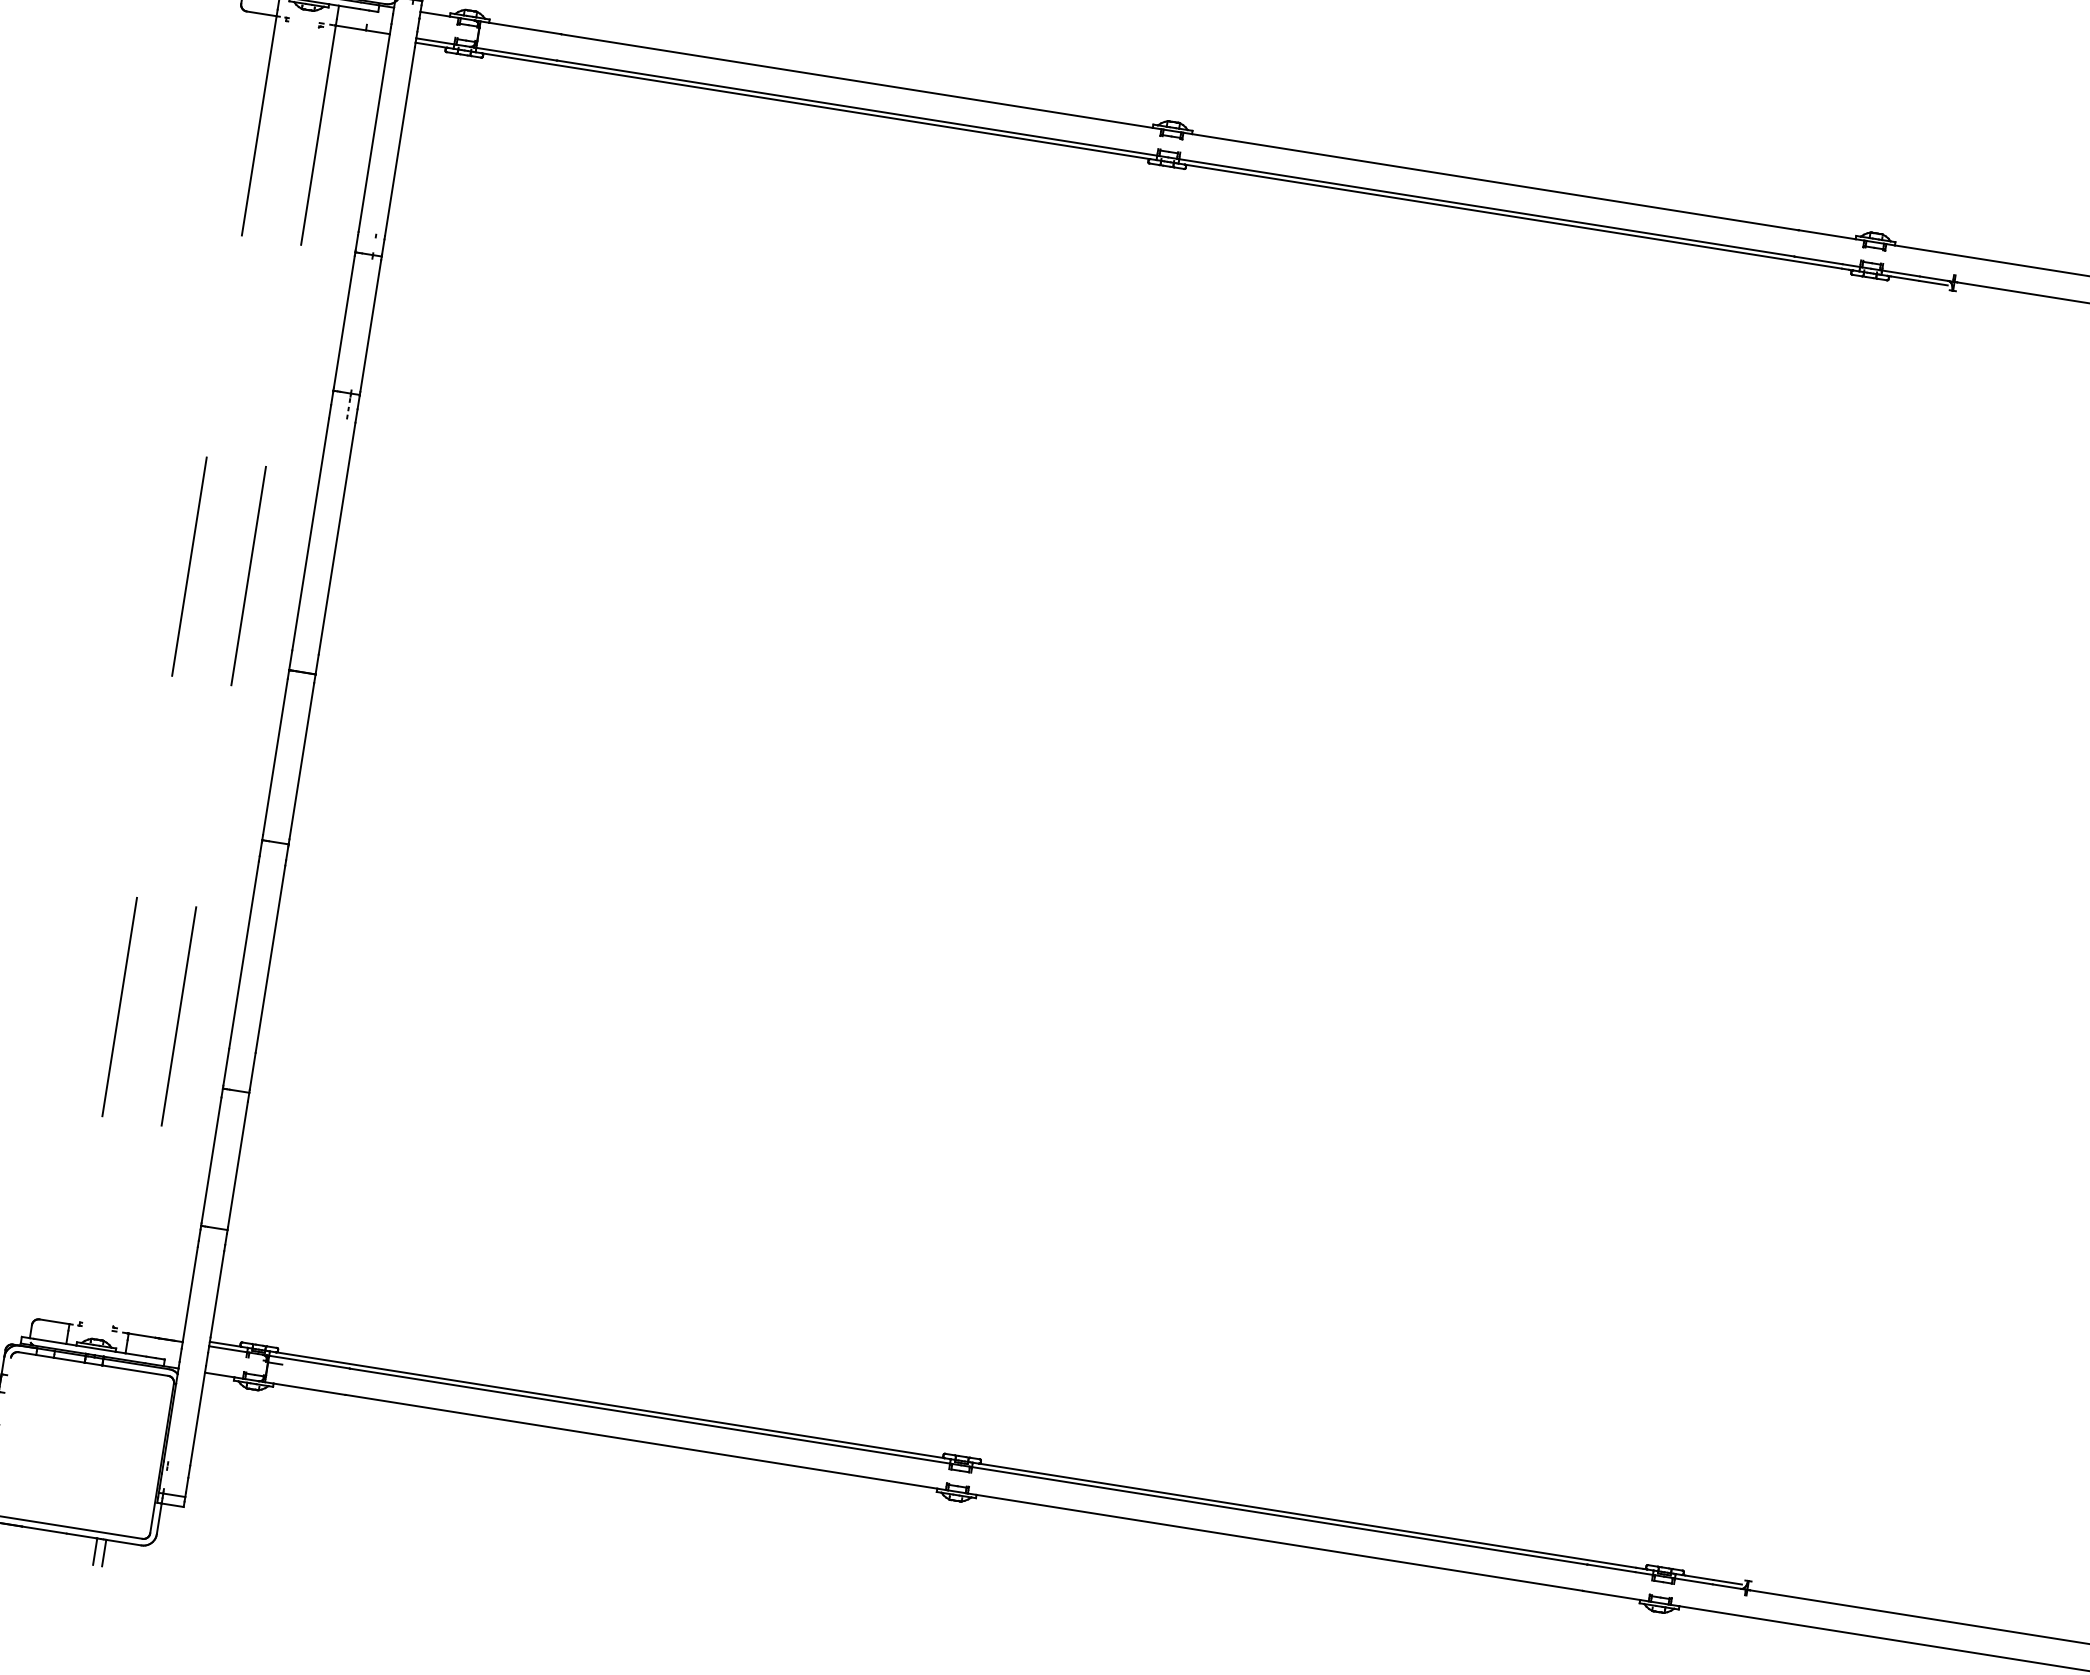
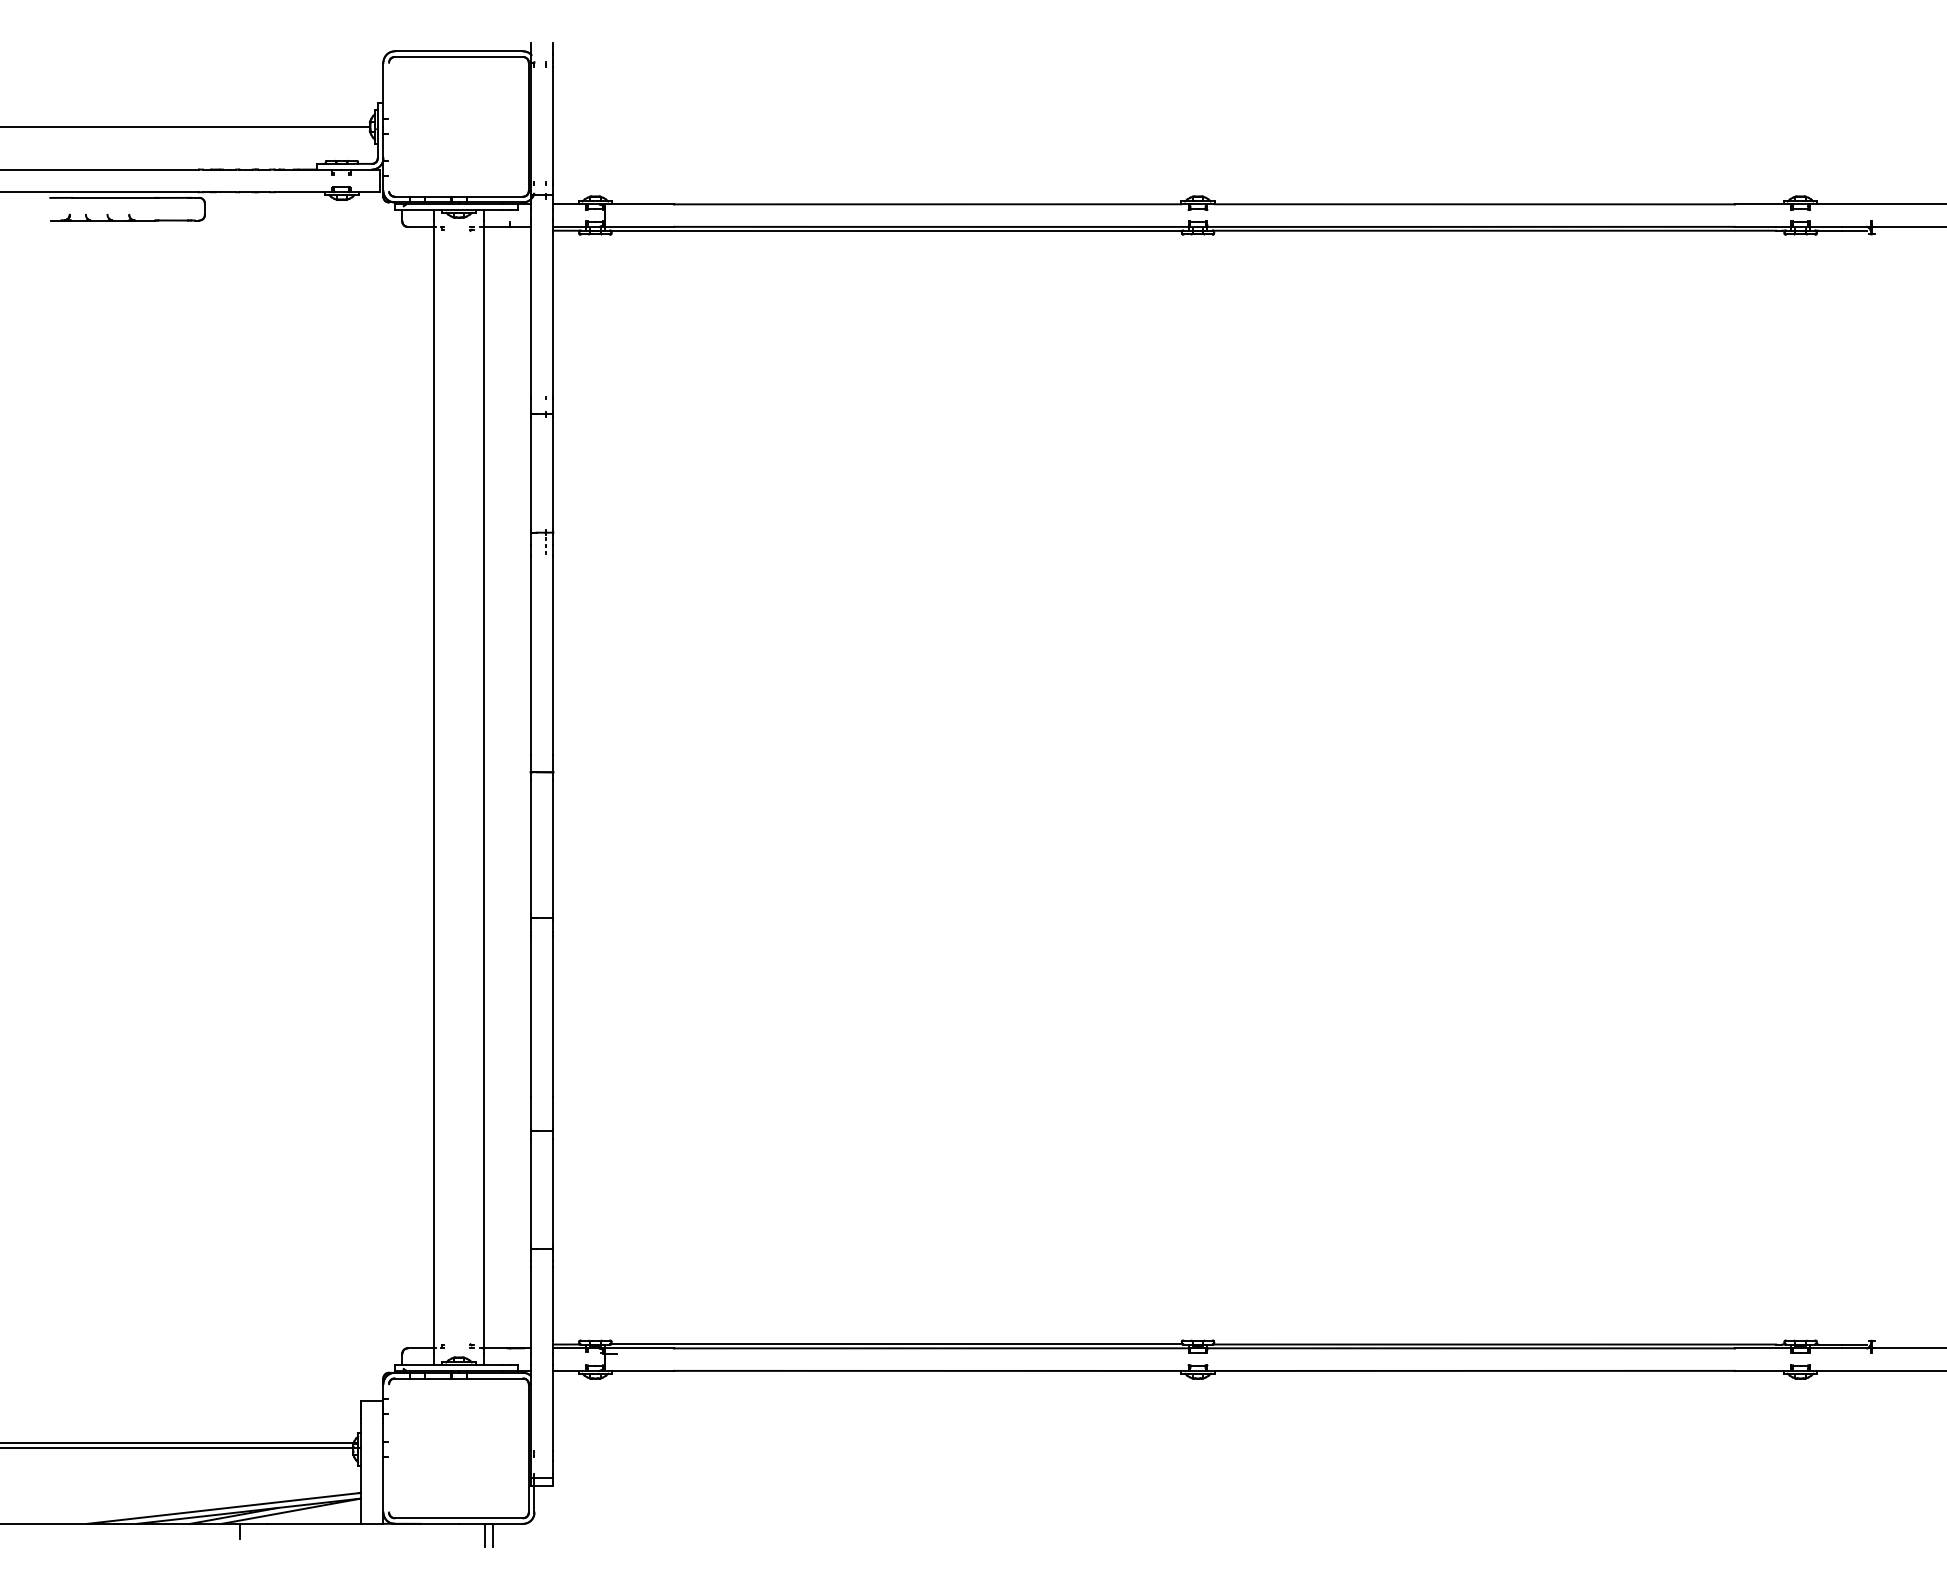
line: (173, 670) -> (433, 787), dashed -> solid
line: (232, 679) -> (484, 787), dashed -> solid

